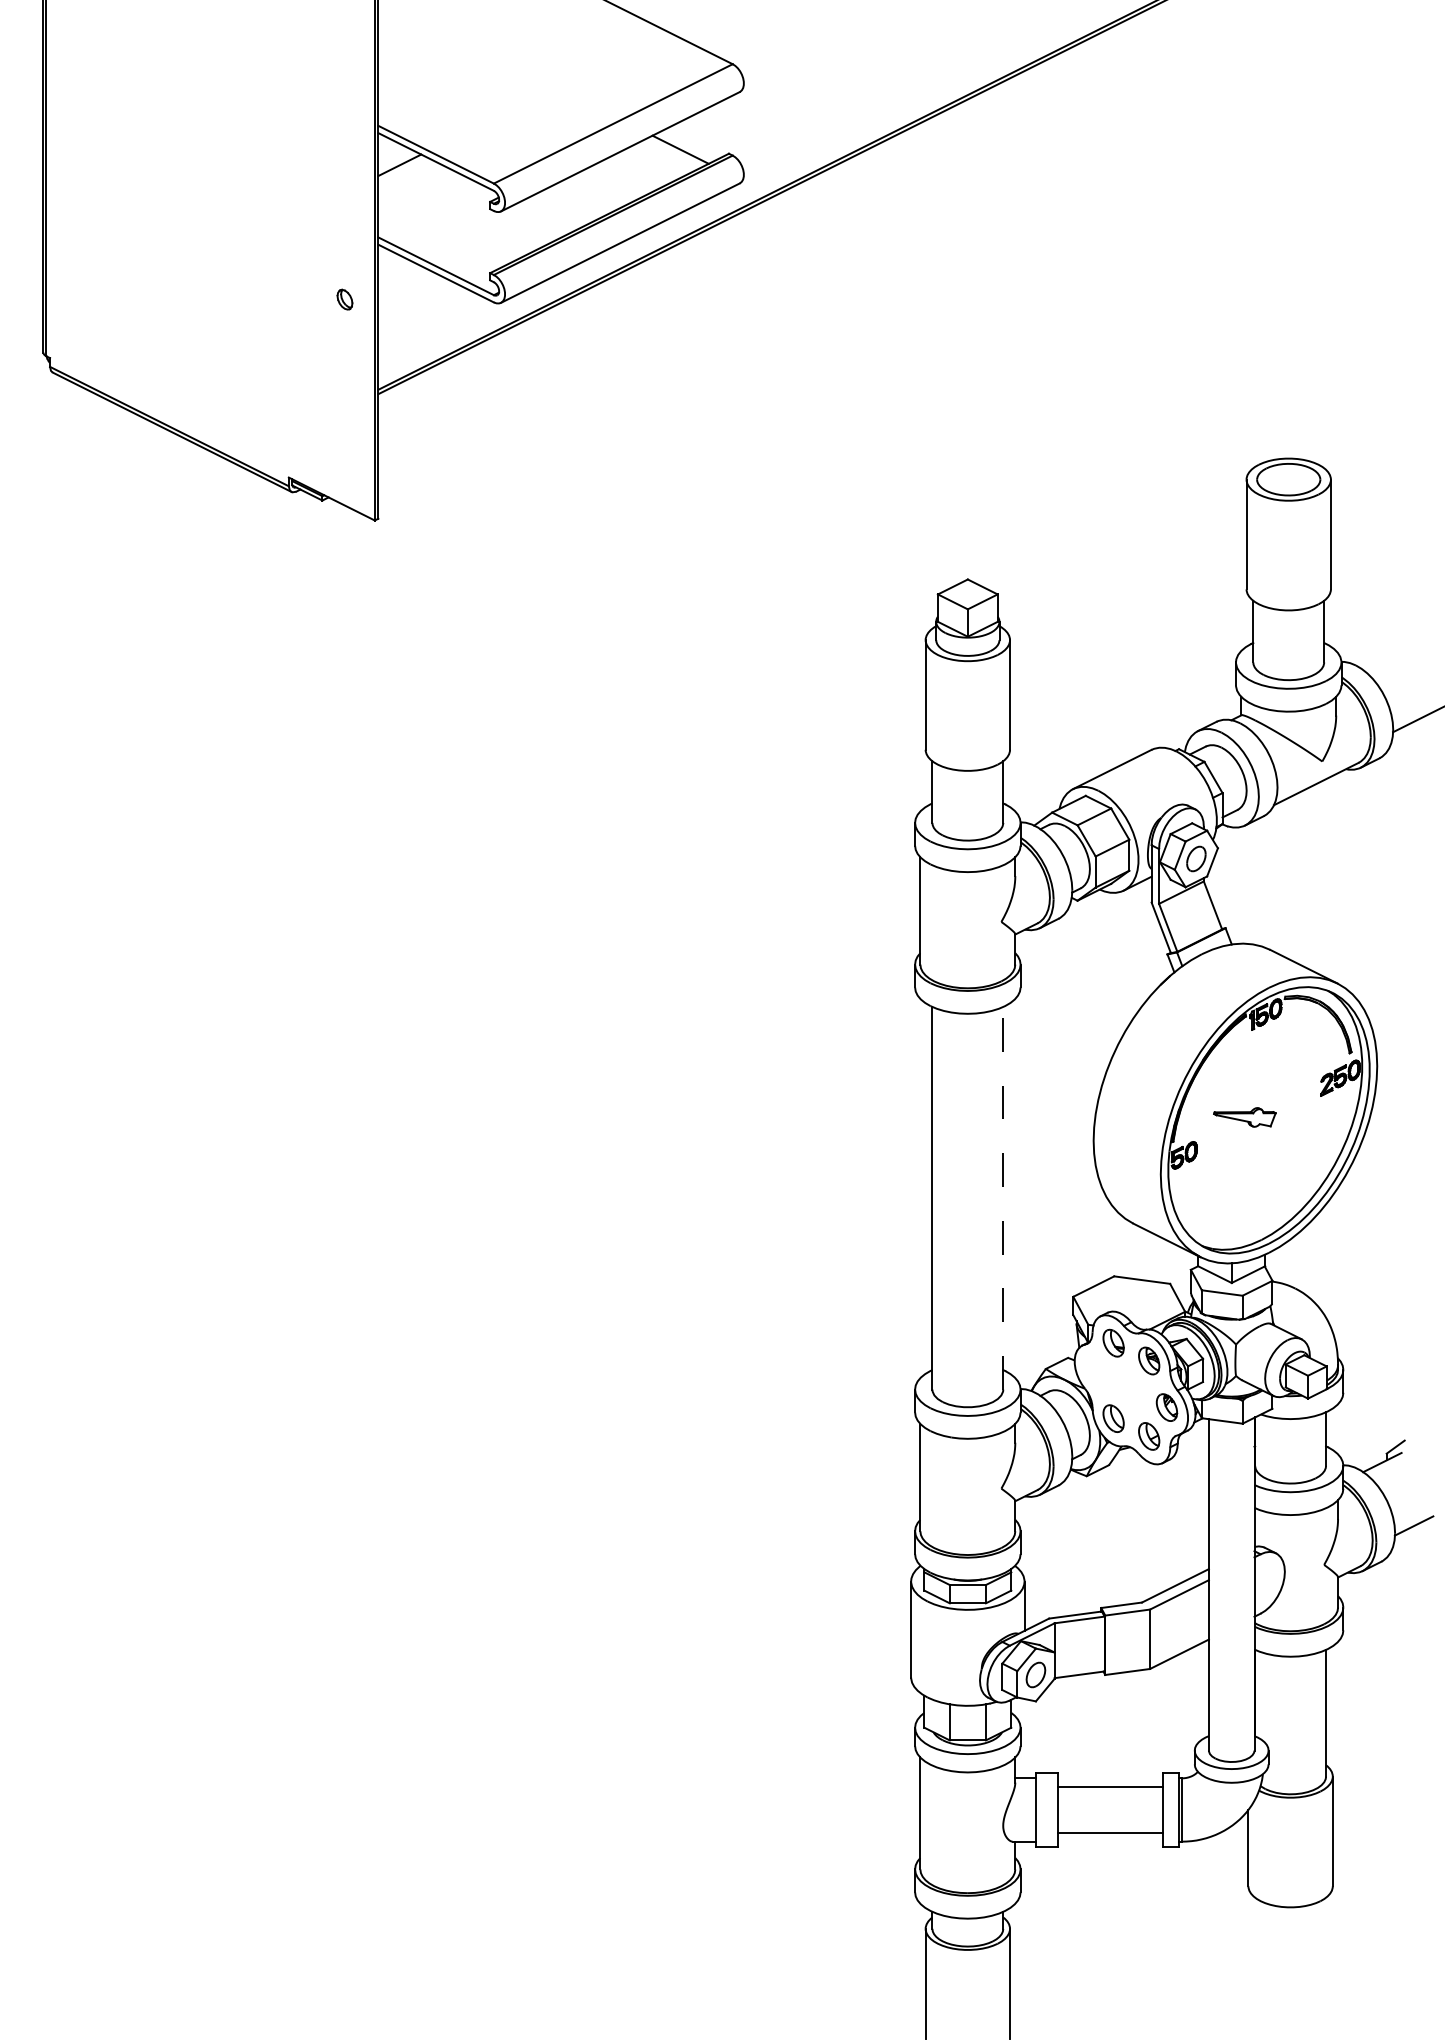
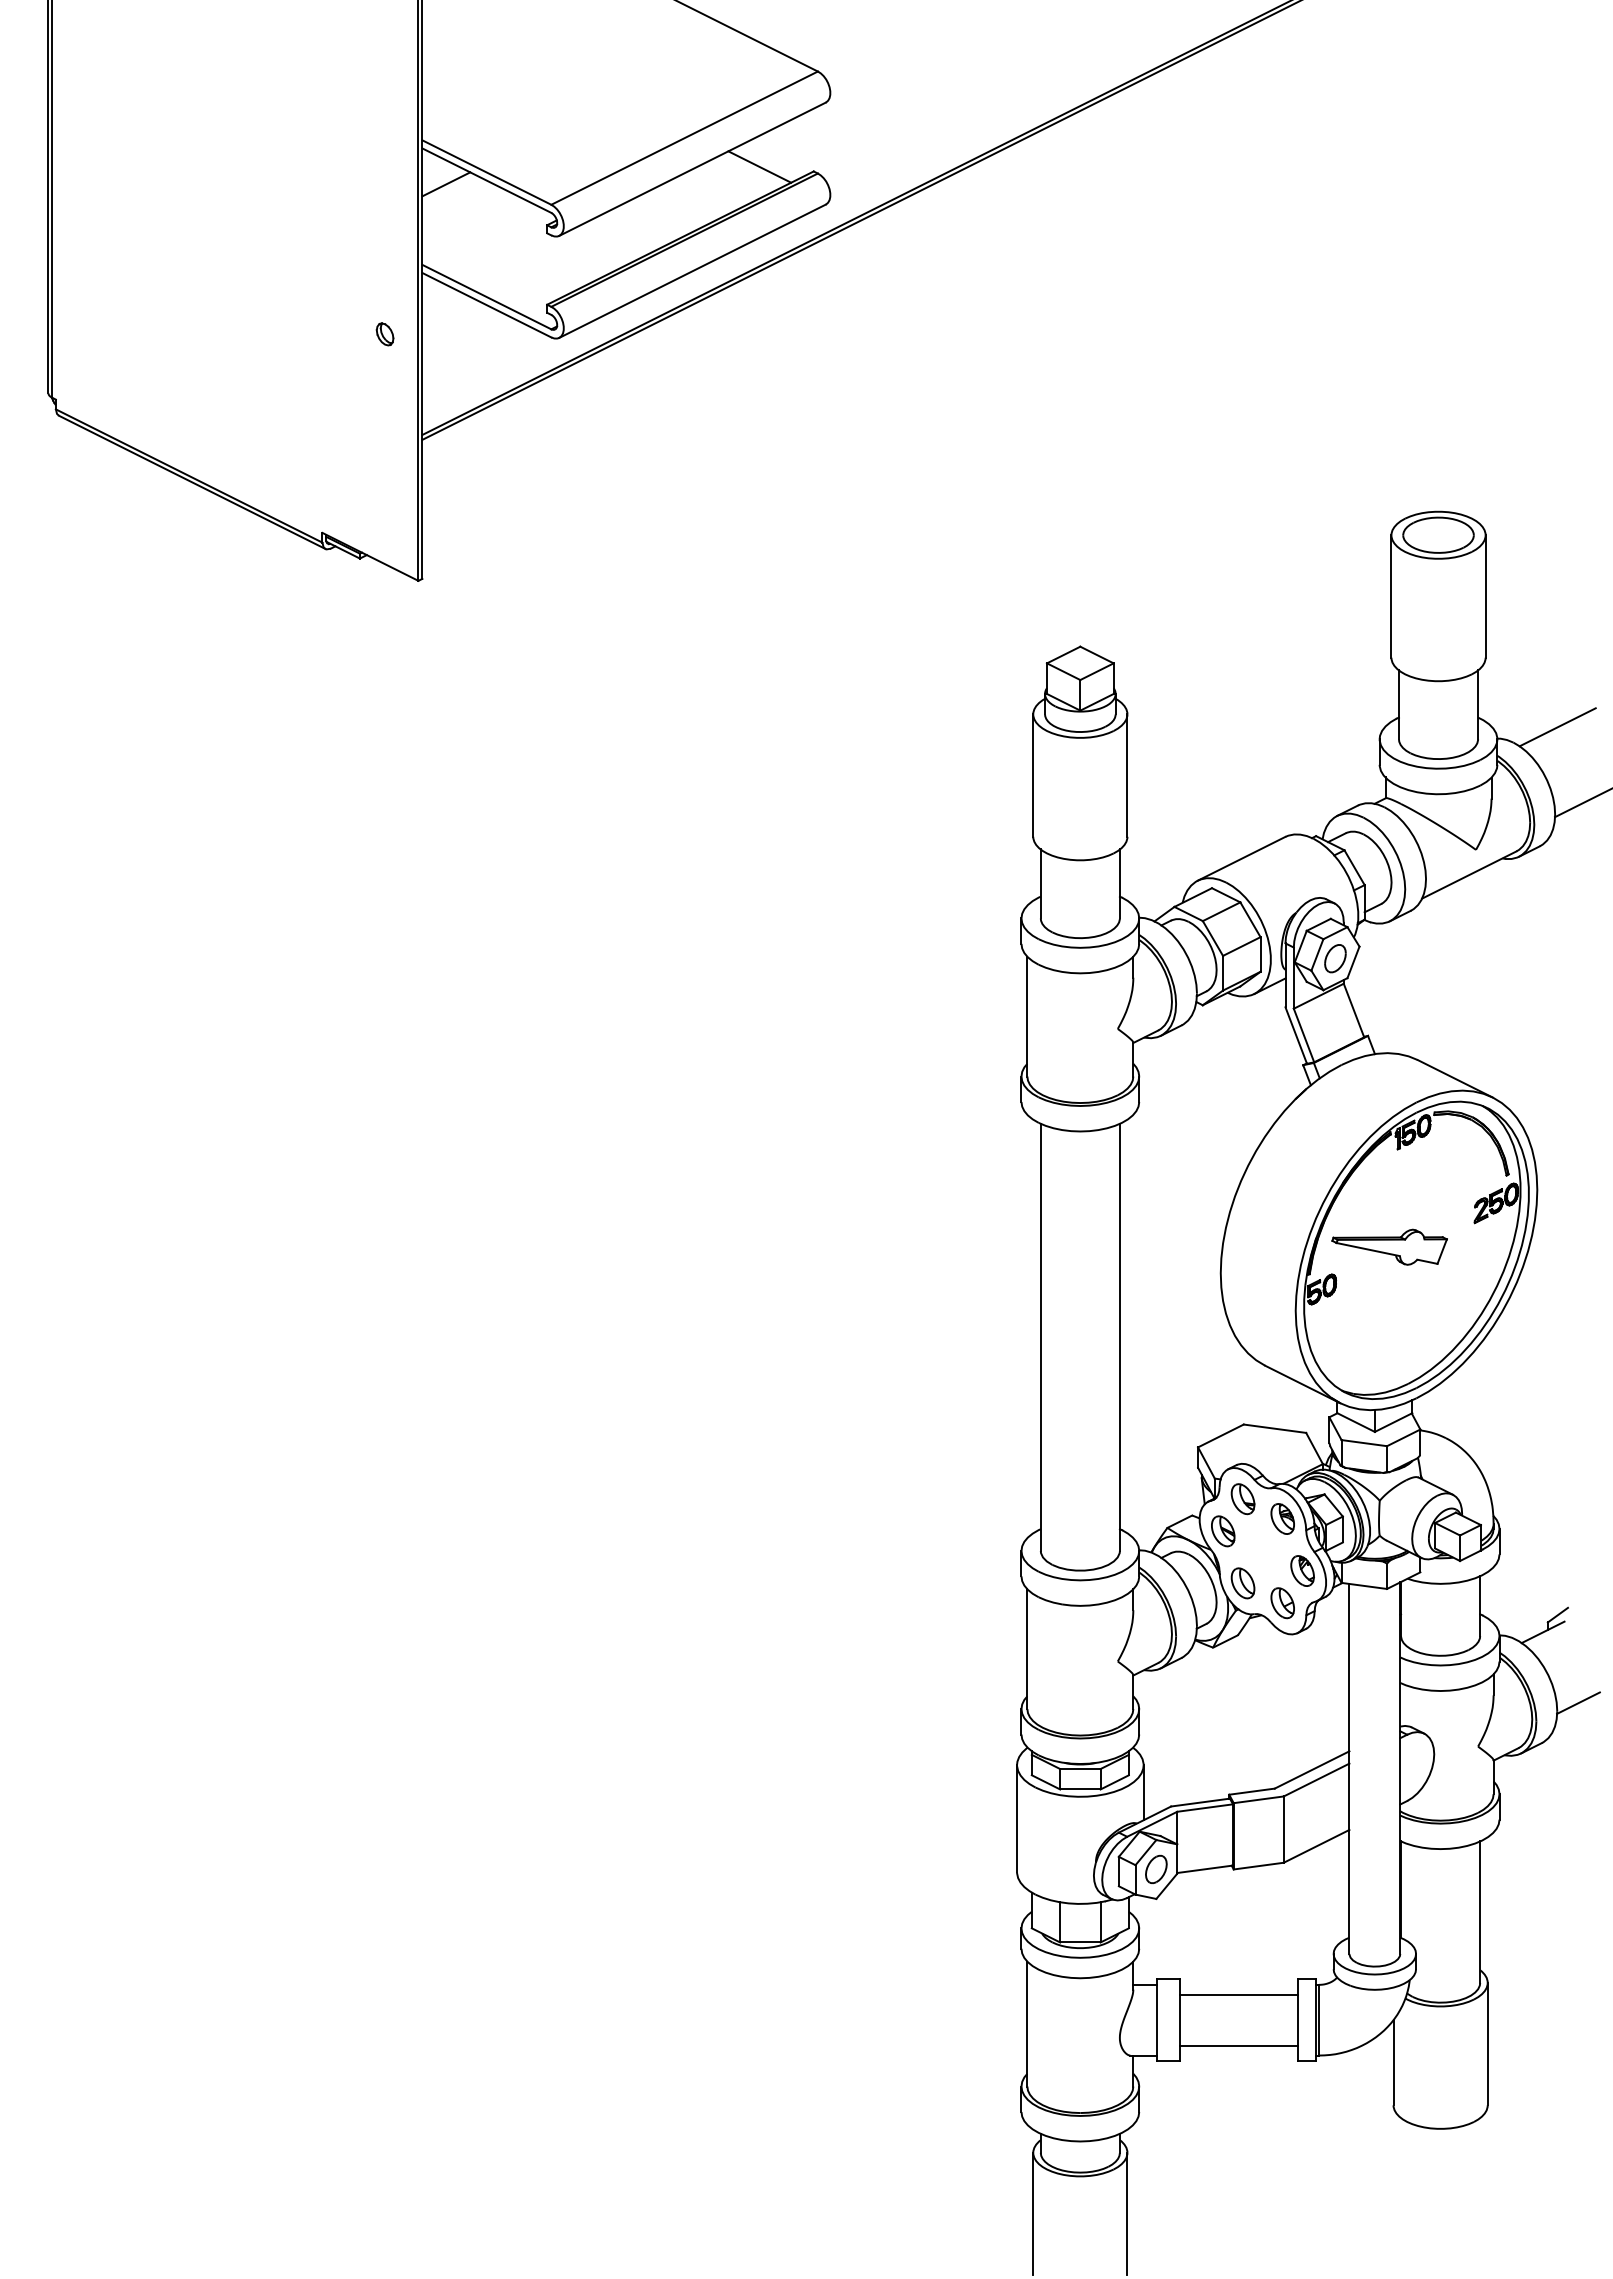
line: (1395, 651) -> (1557, 727), added
part: (1244, 1116) -> (1389, 1246), size x1.67
line: (1002, 1198) -> (1119, 1337), dashed -> solid
part: (1096, 1372) -> (1223, 1531), added

